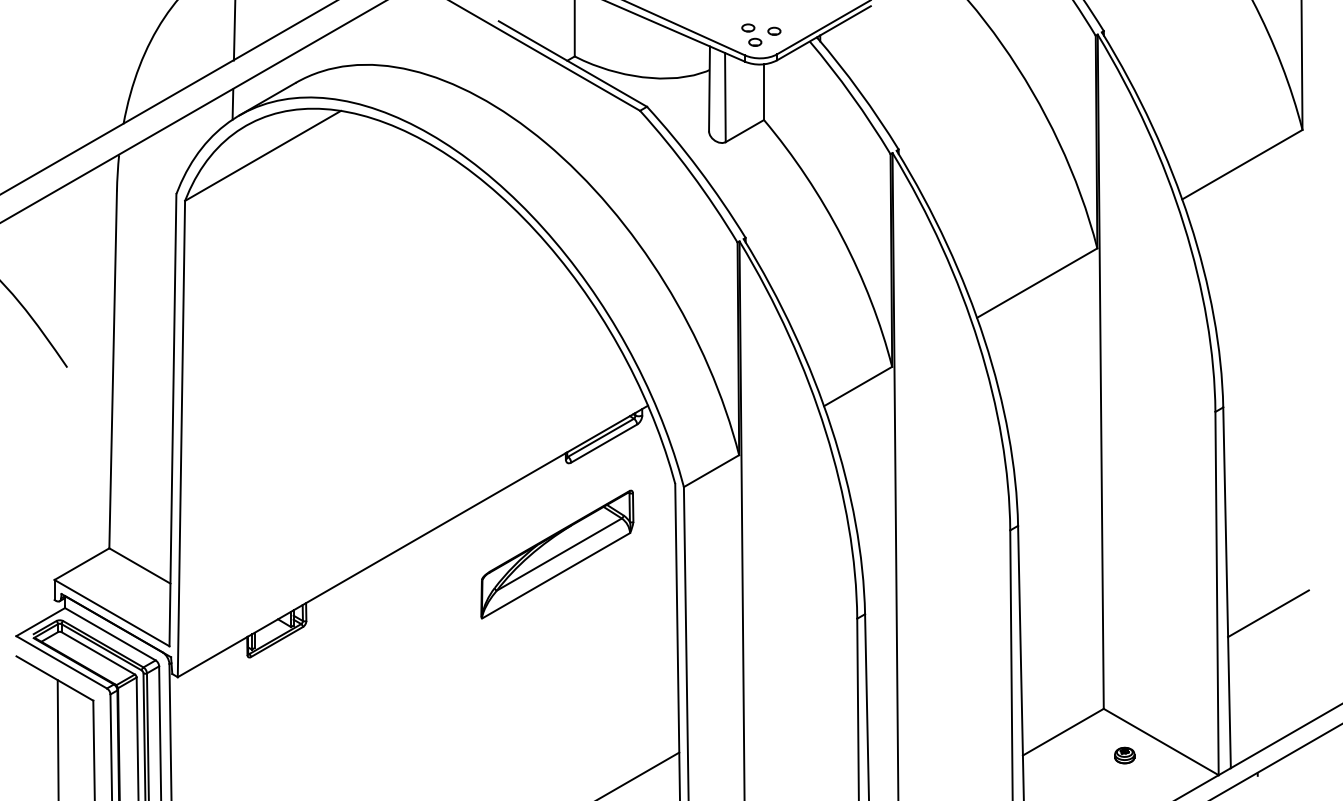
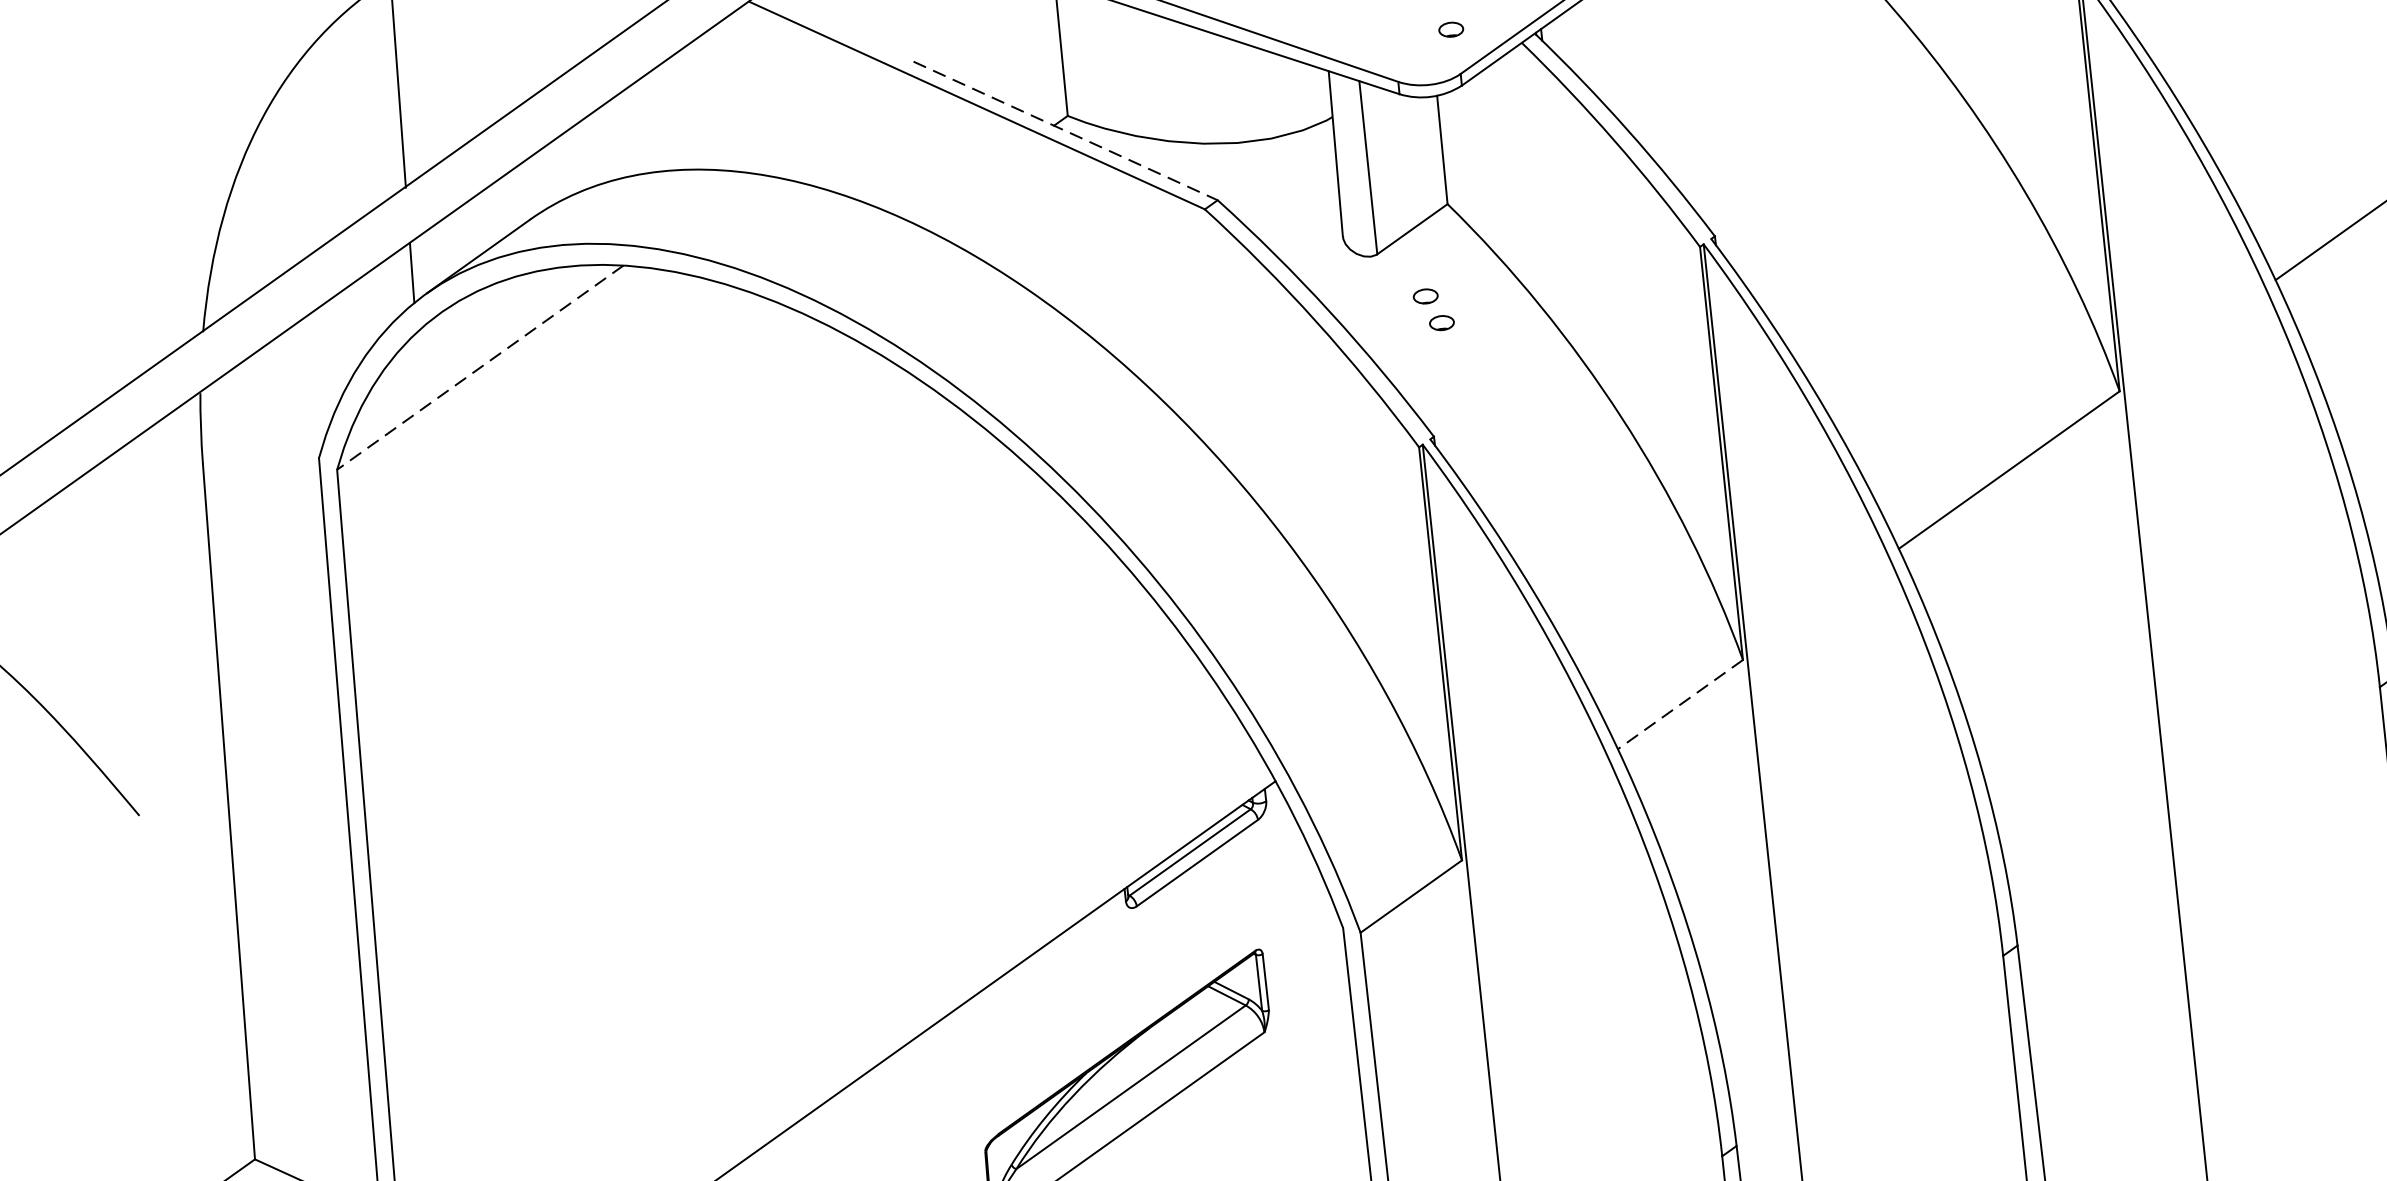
part: (751, 34) -> (1433, 308), moved
line: (572, 64) -> (1064, 131), solid -> dashed
line: (262, 156) -> (479, 368), solid -> dashed
line: (857, 386) -> (1679, 704), solid -> dashed

